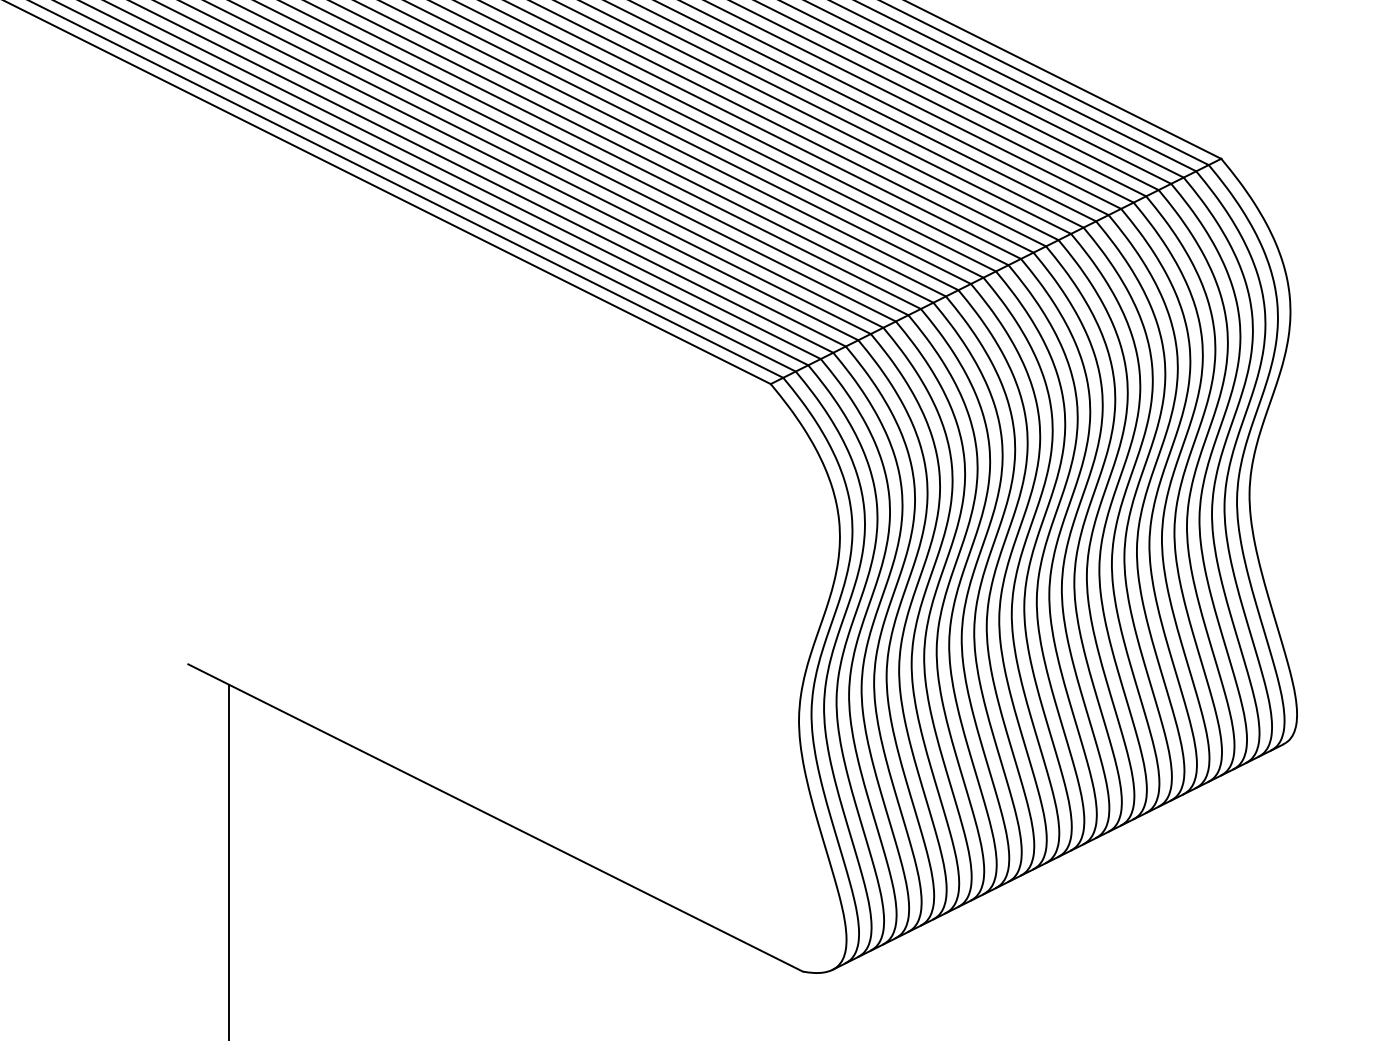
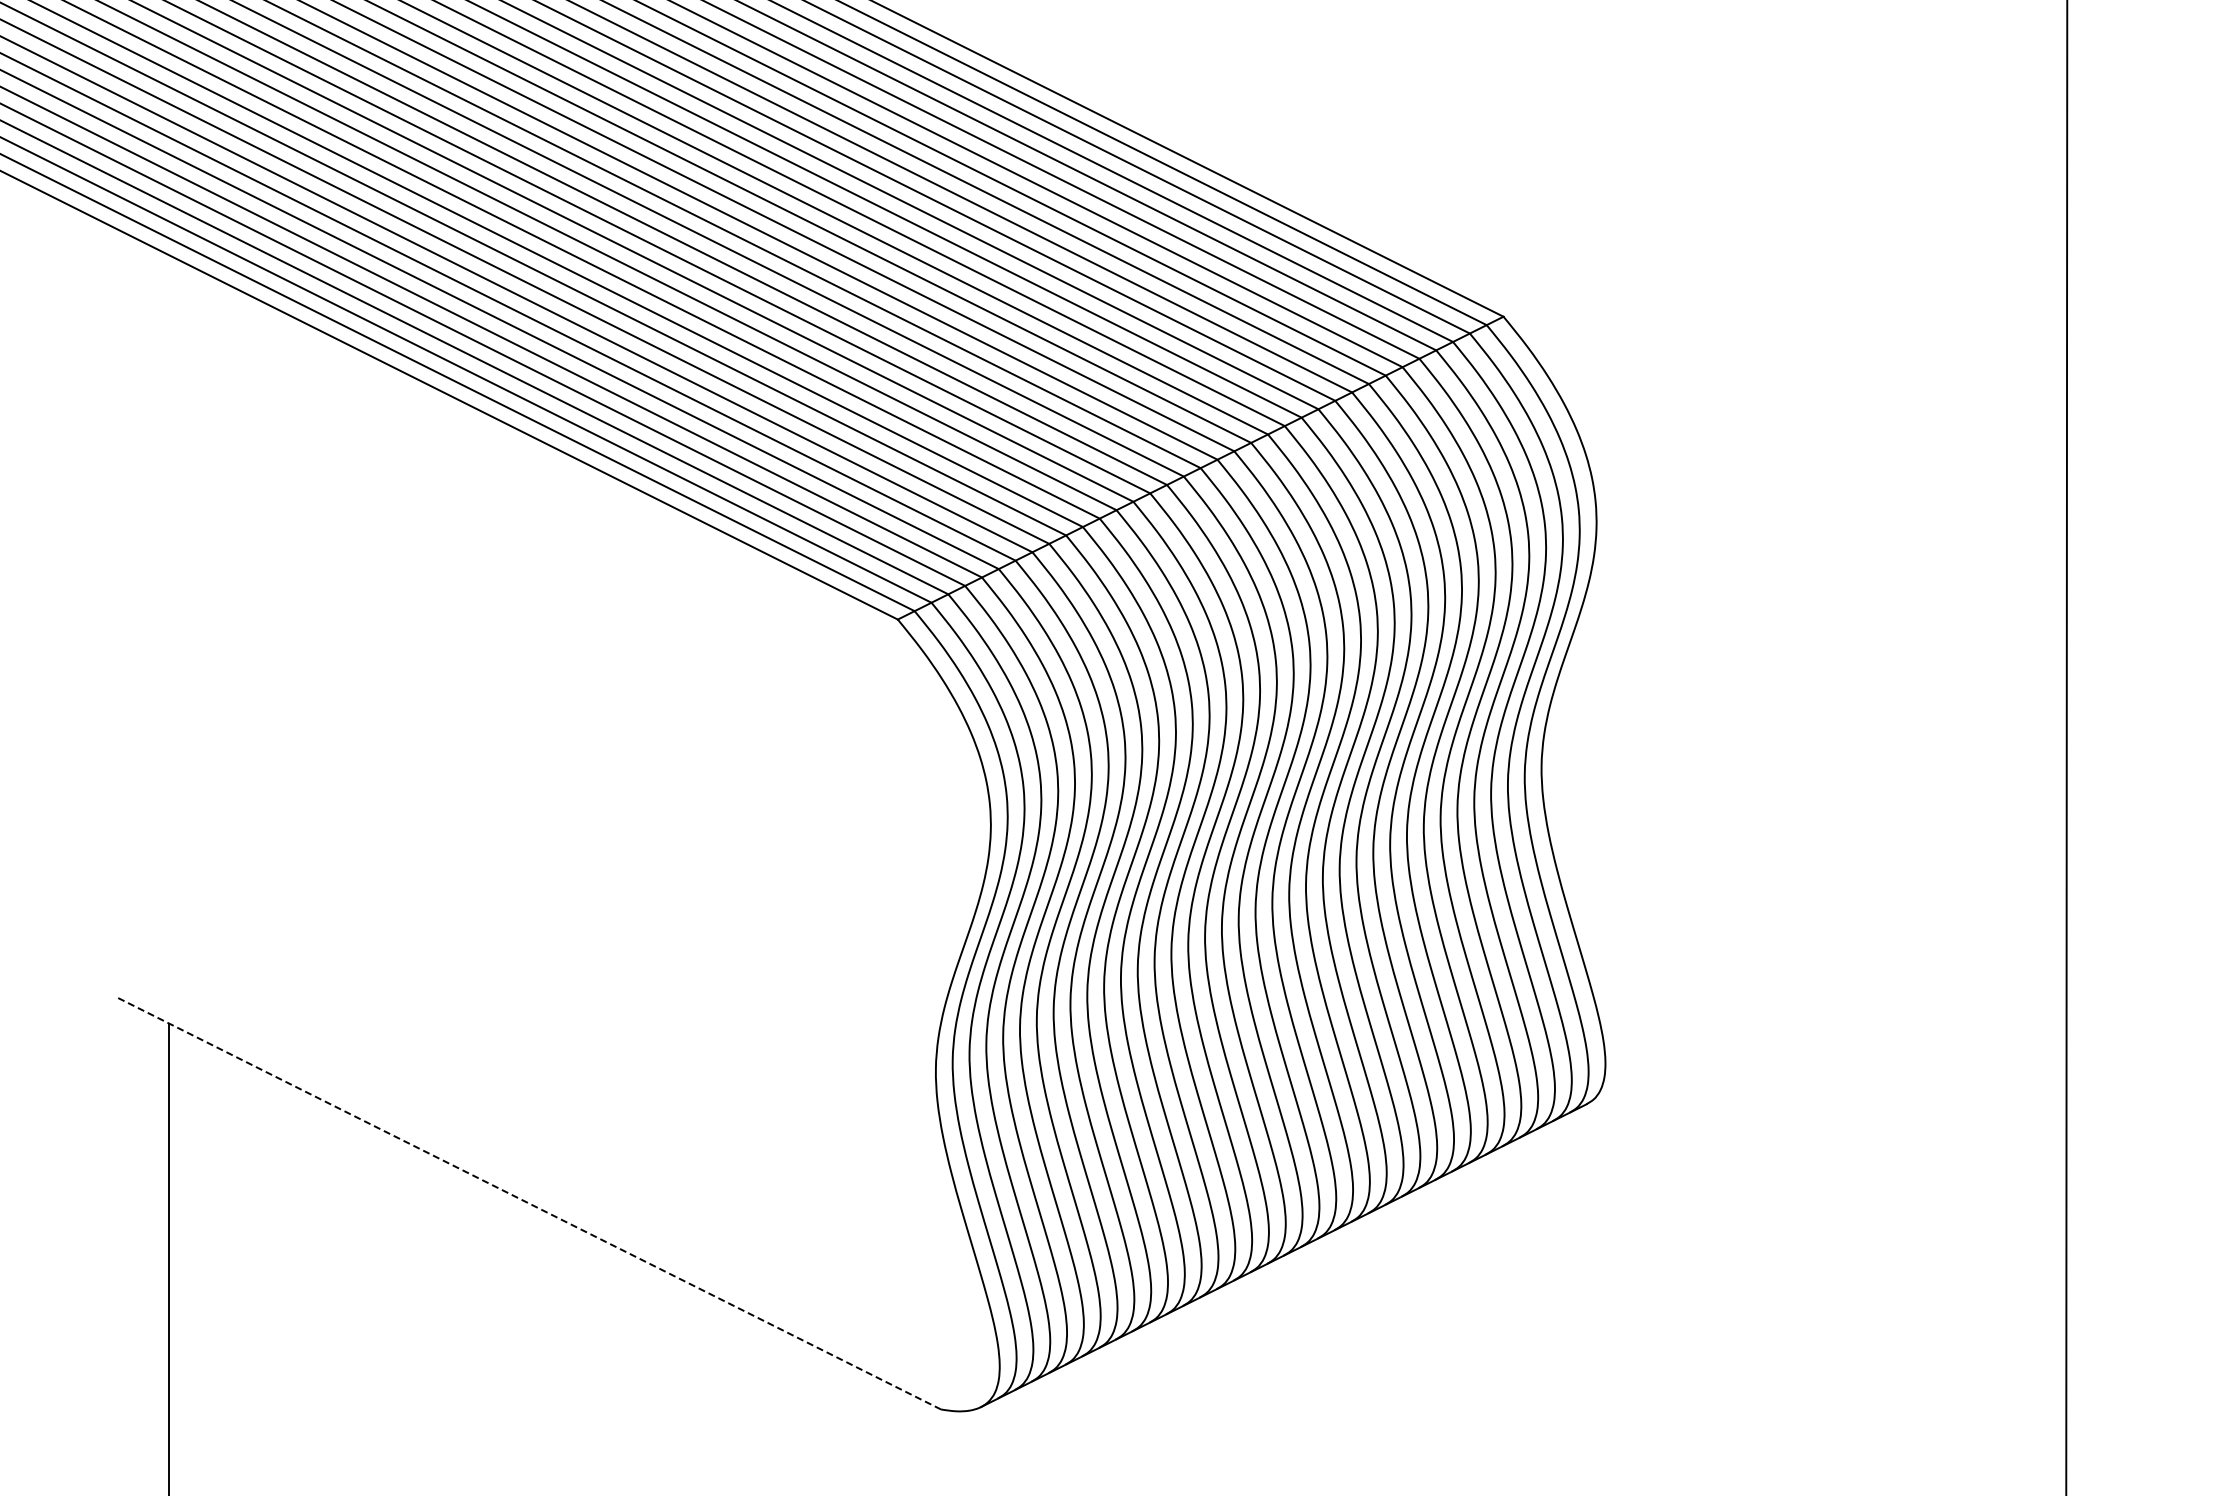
line: (495, 817) -> (527, 1202), solid -> dashed

